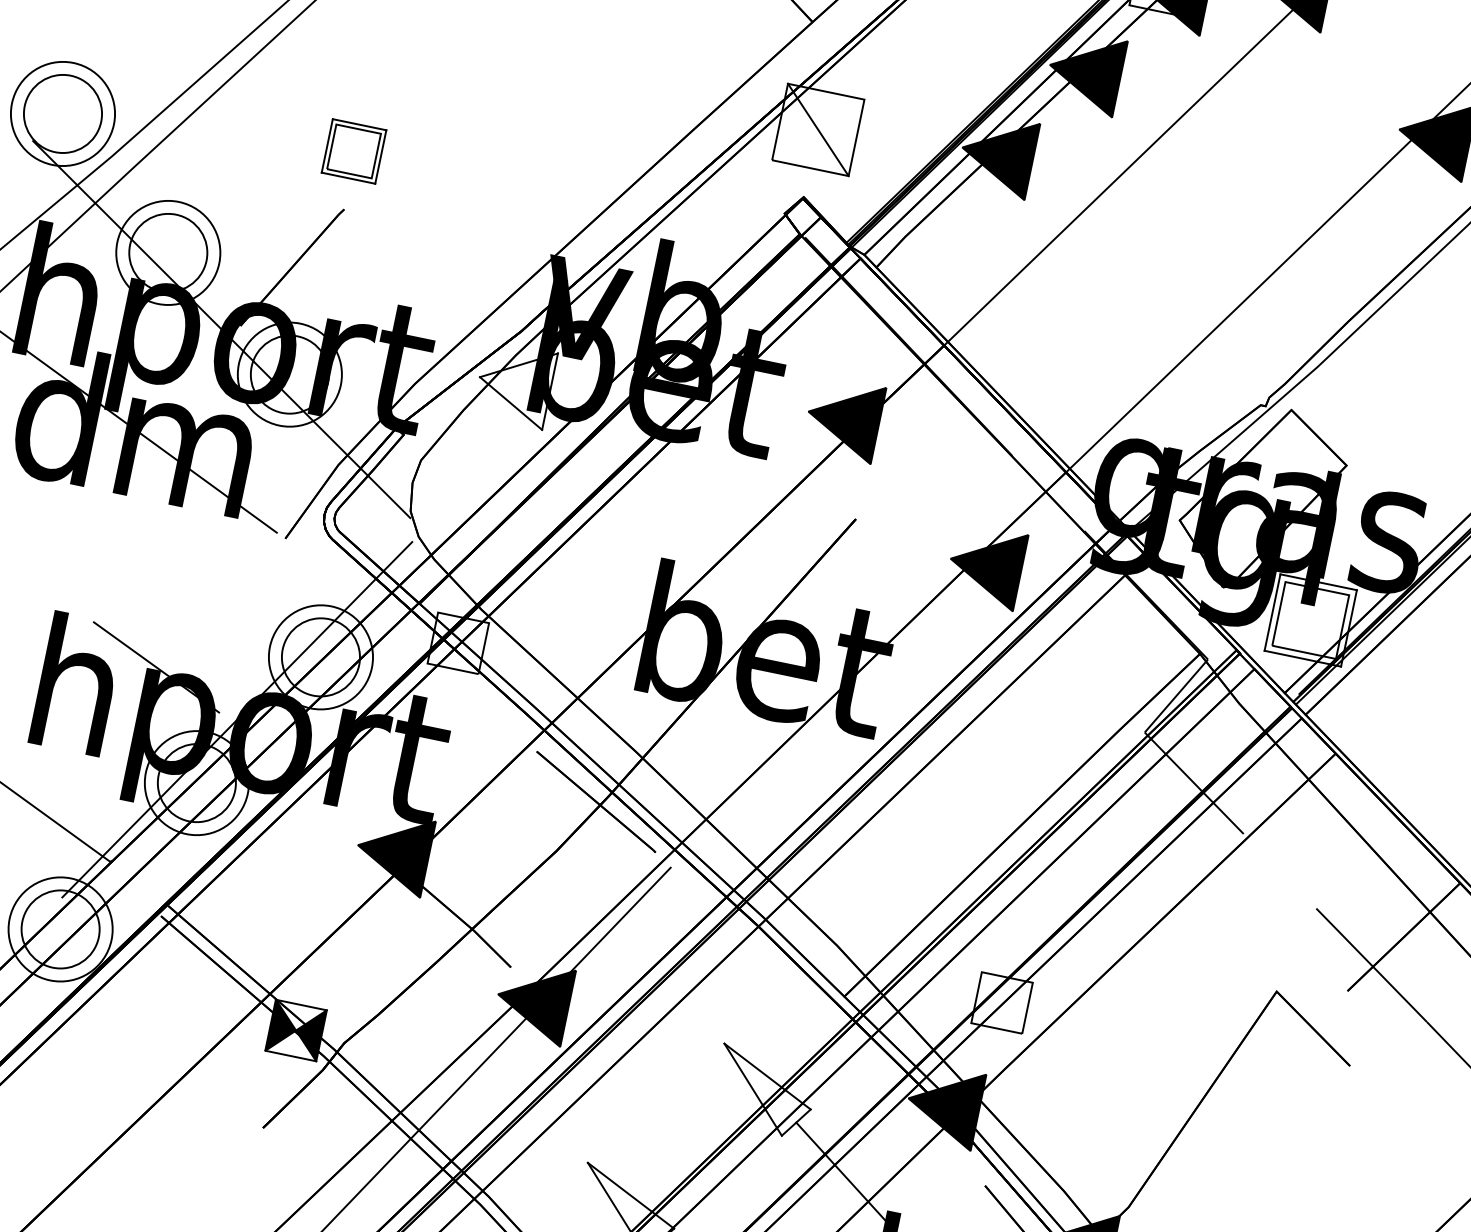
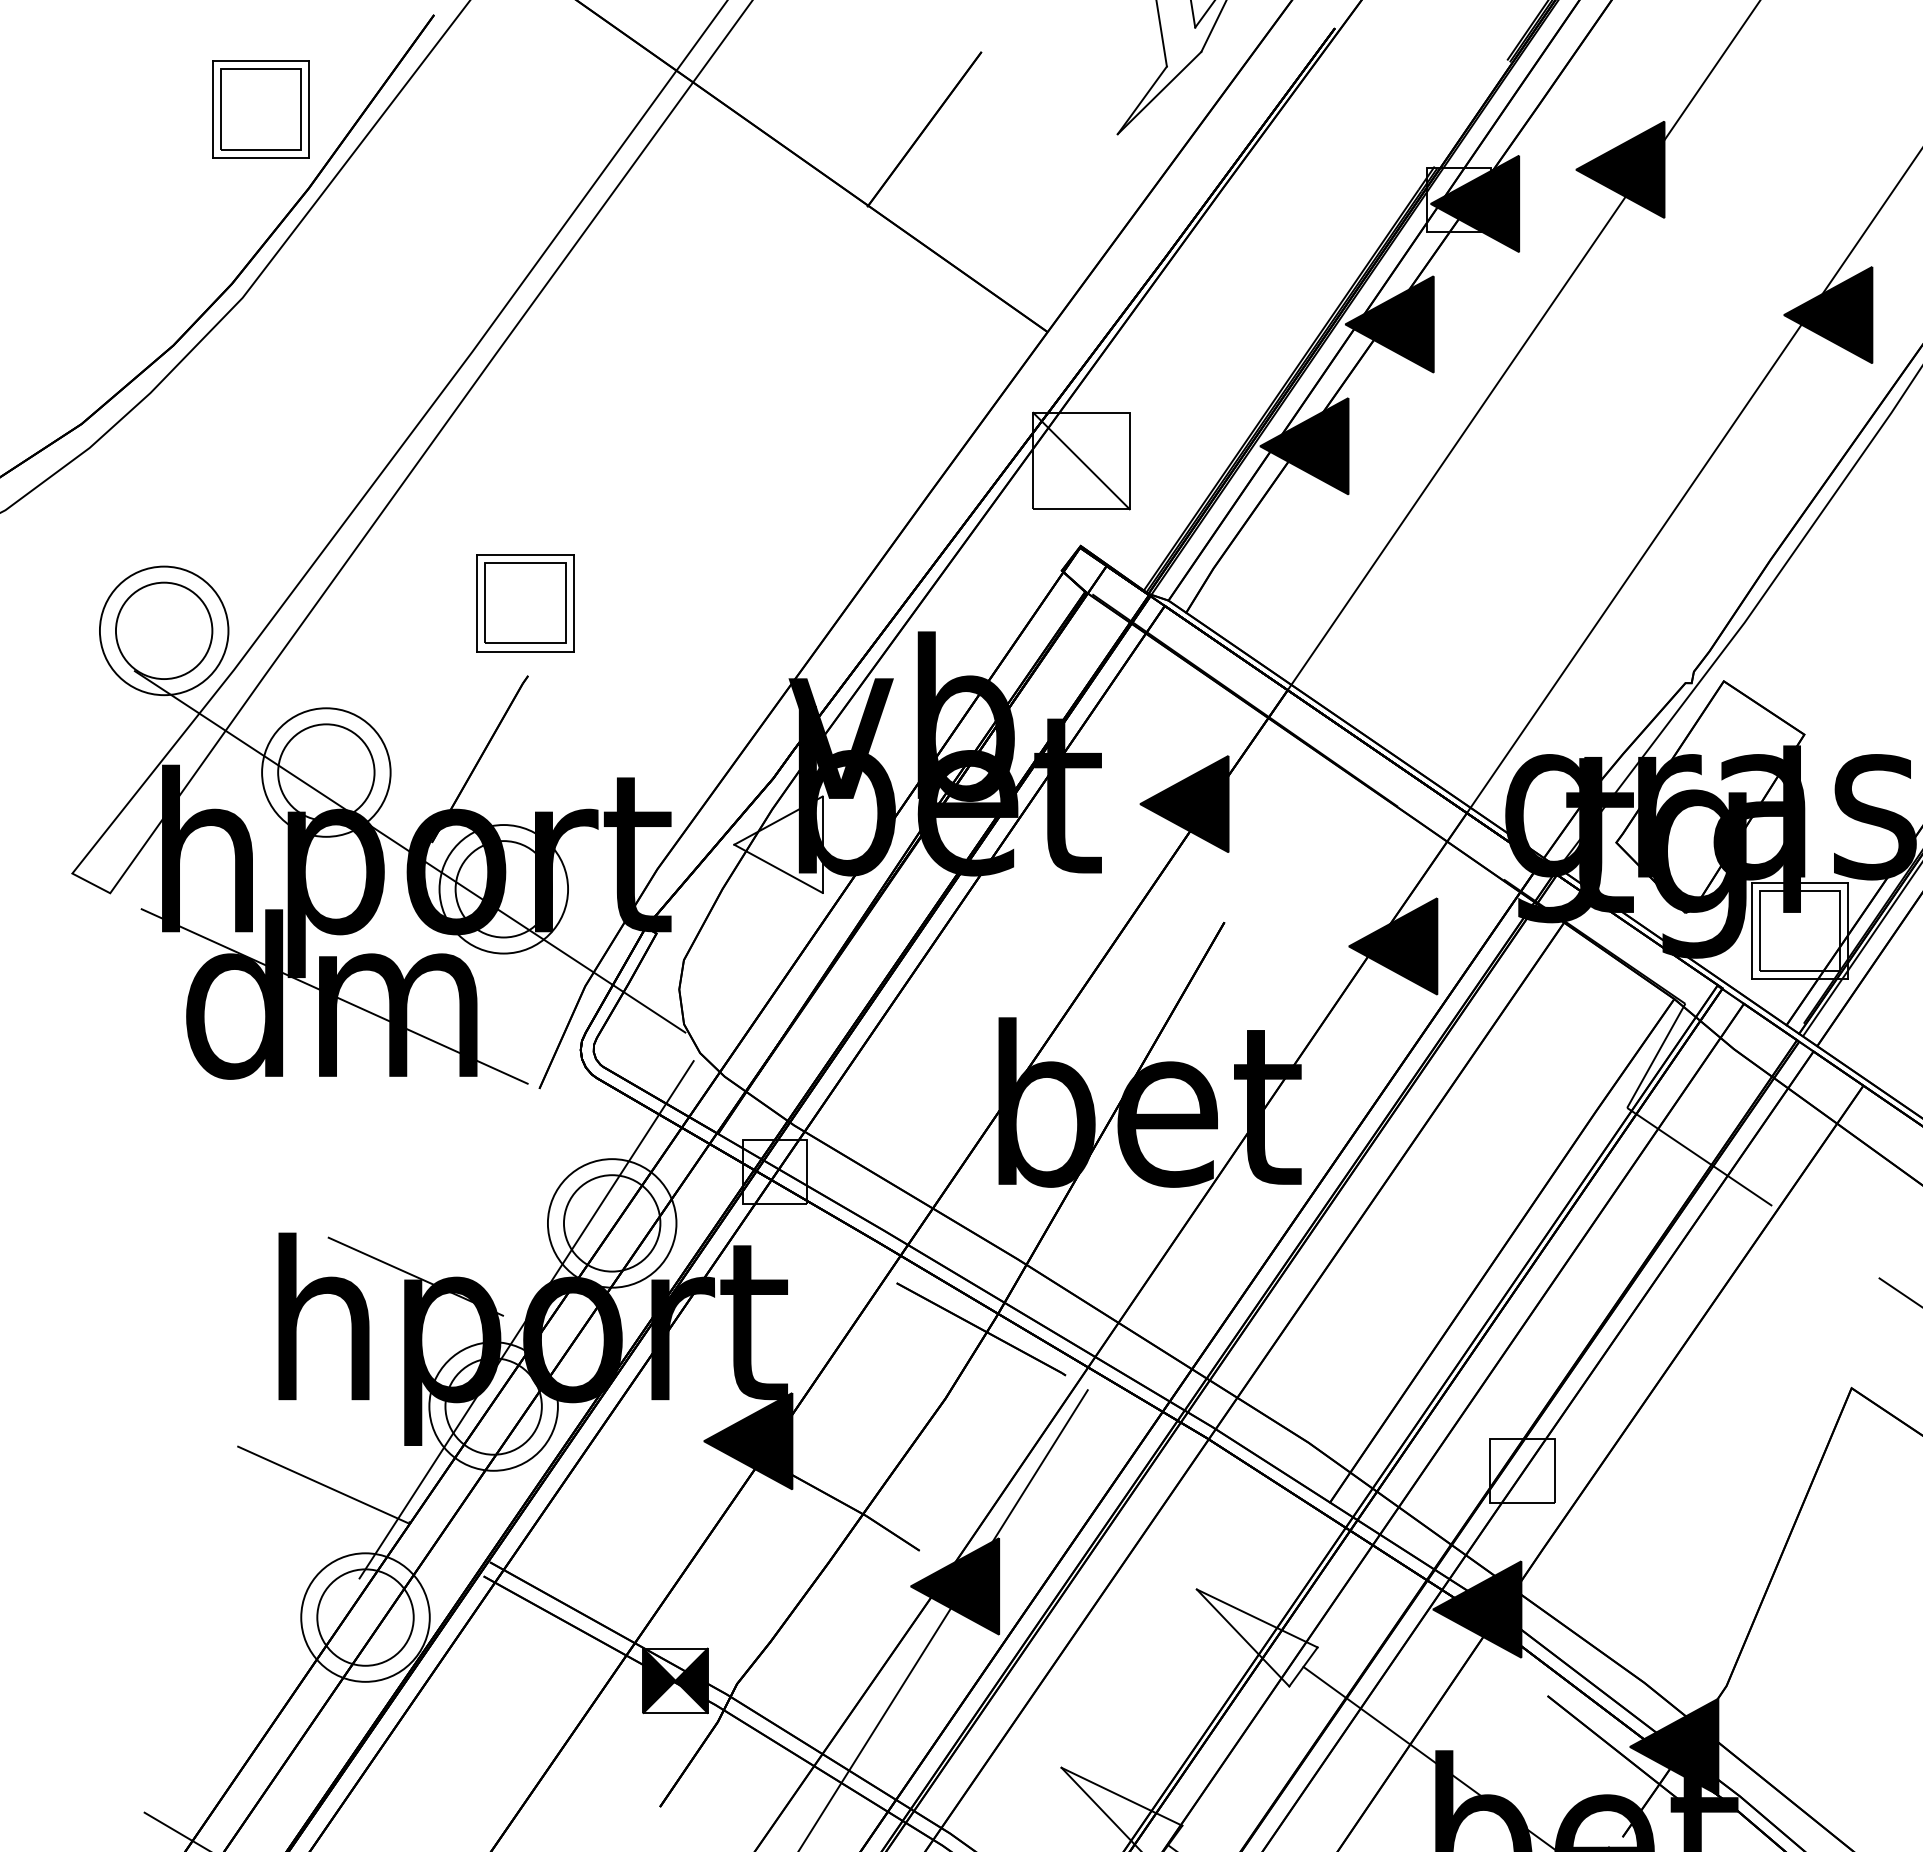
part: (354, 151) -> (525, 603), size x1.43

